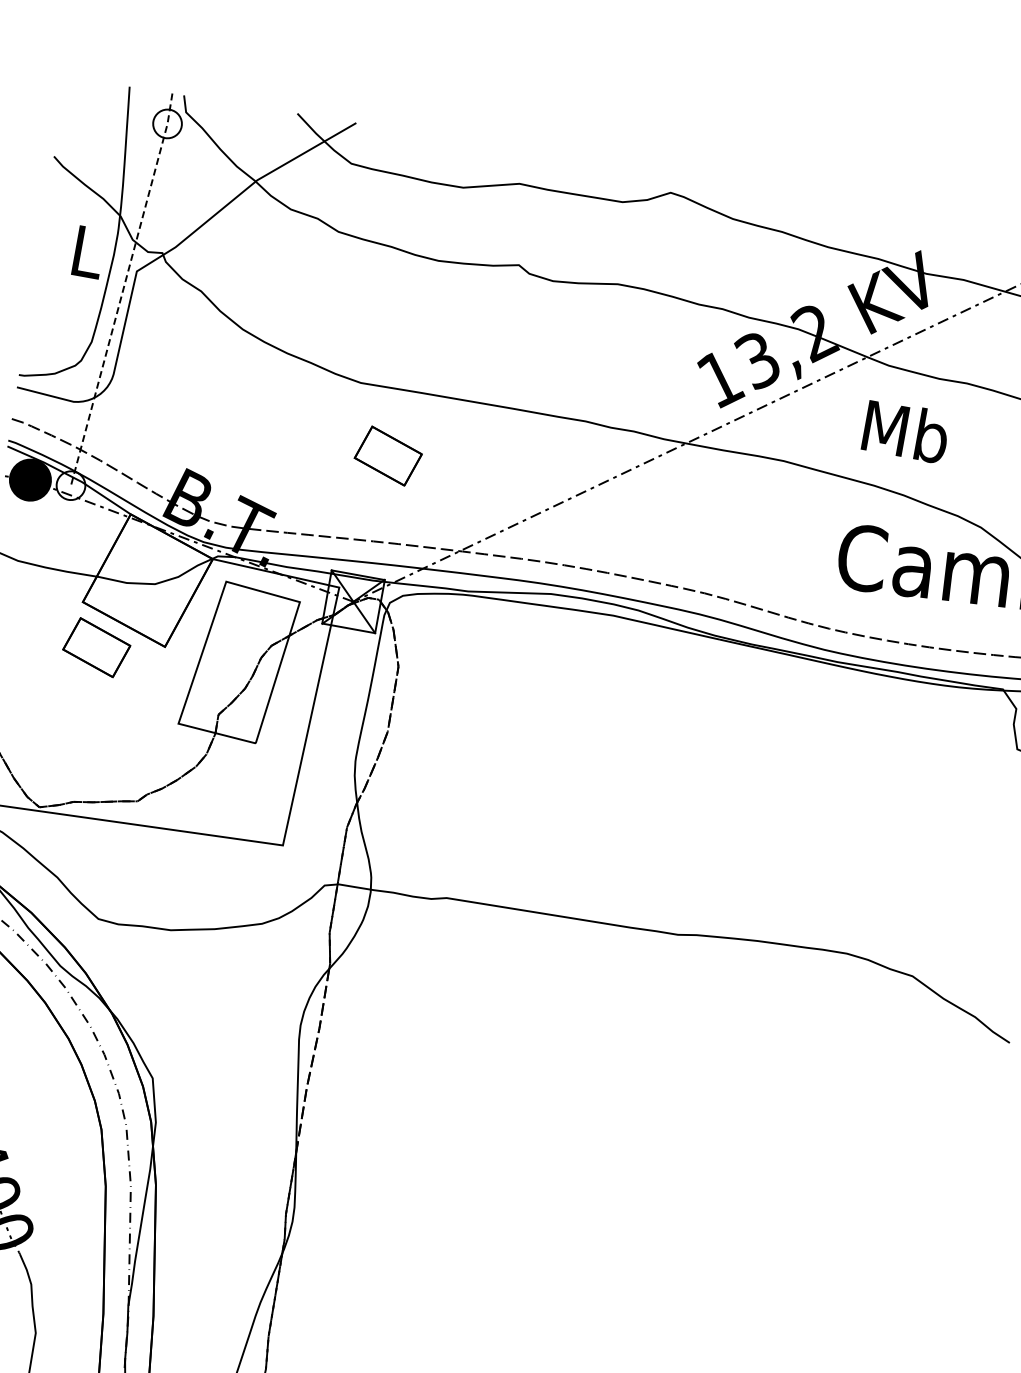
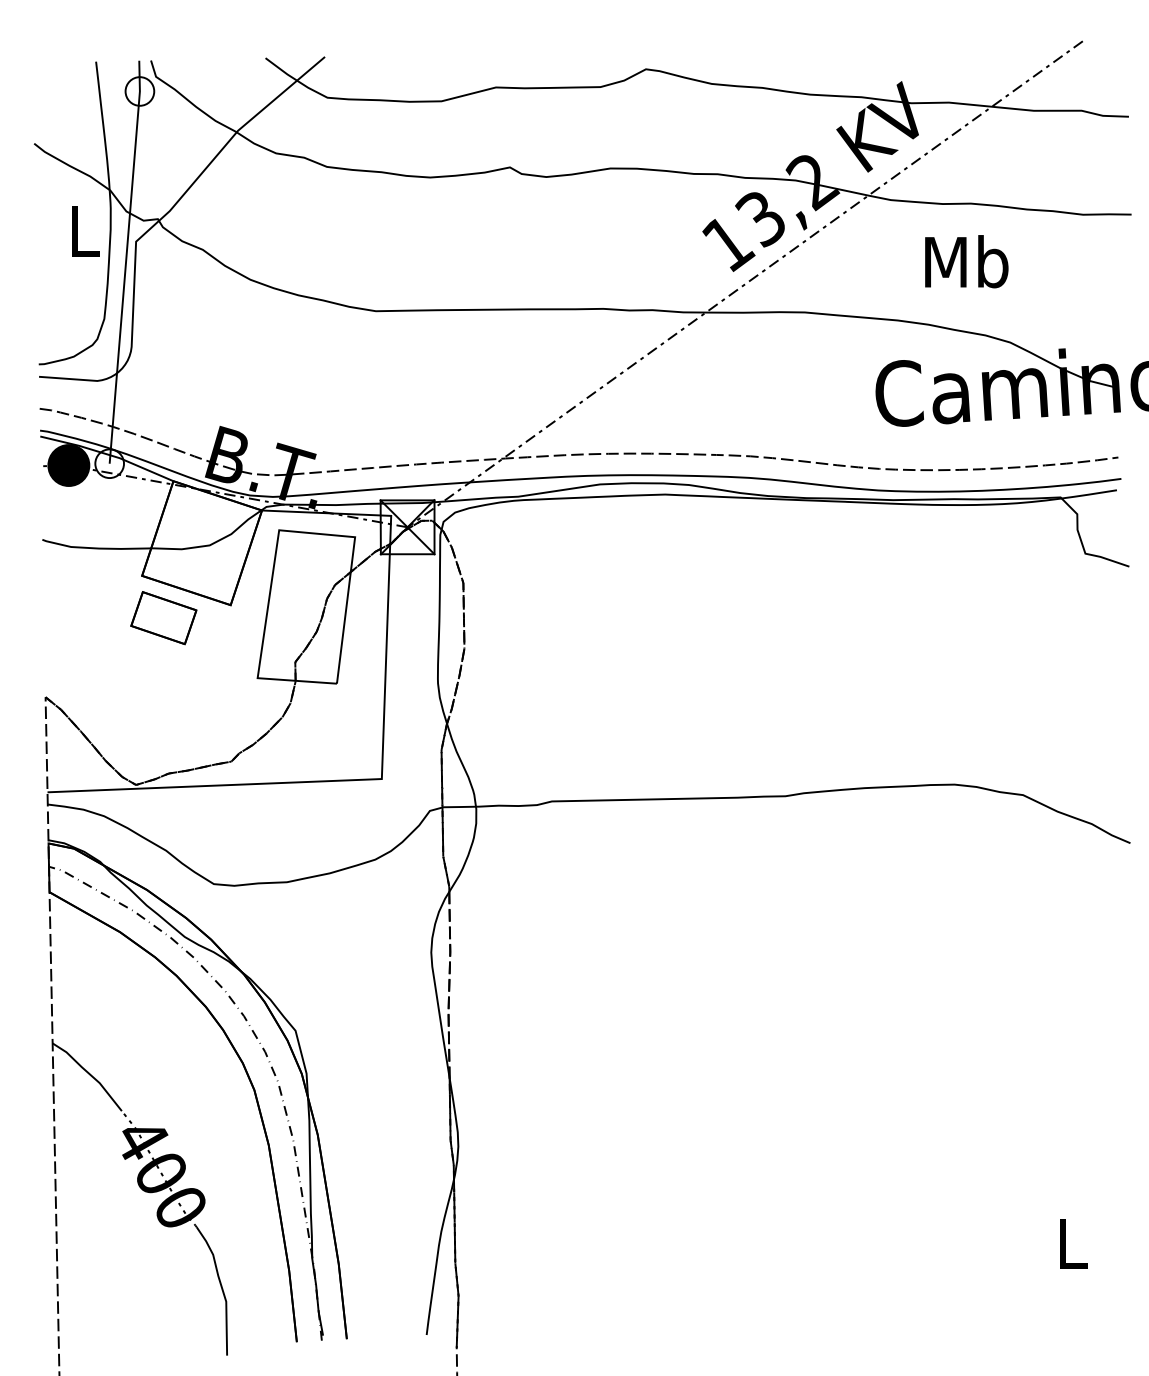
line: (123, 289) -> (126, 261), dashed -> solid
text: (906, 431) -> (966, 261), moved
part: (387, 456) -> (415, 378), removed

